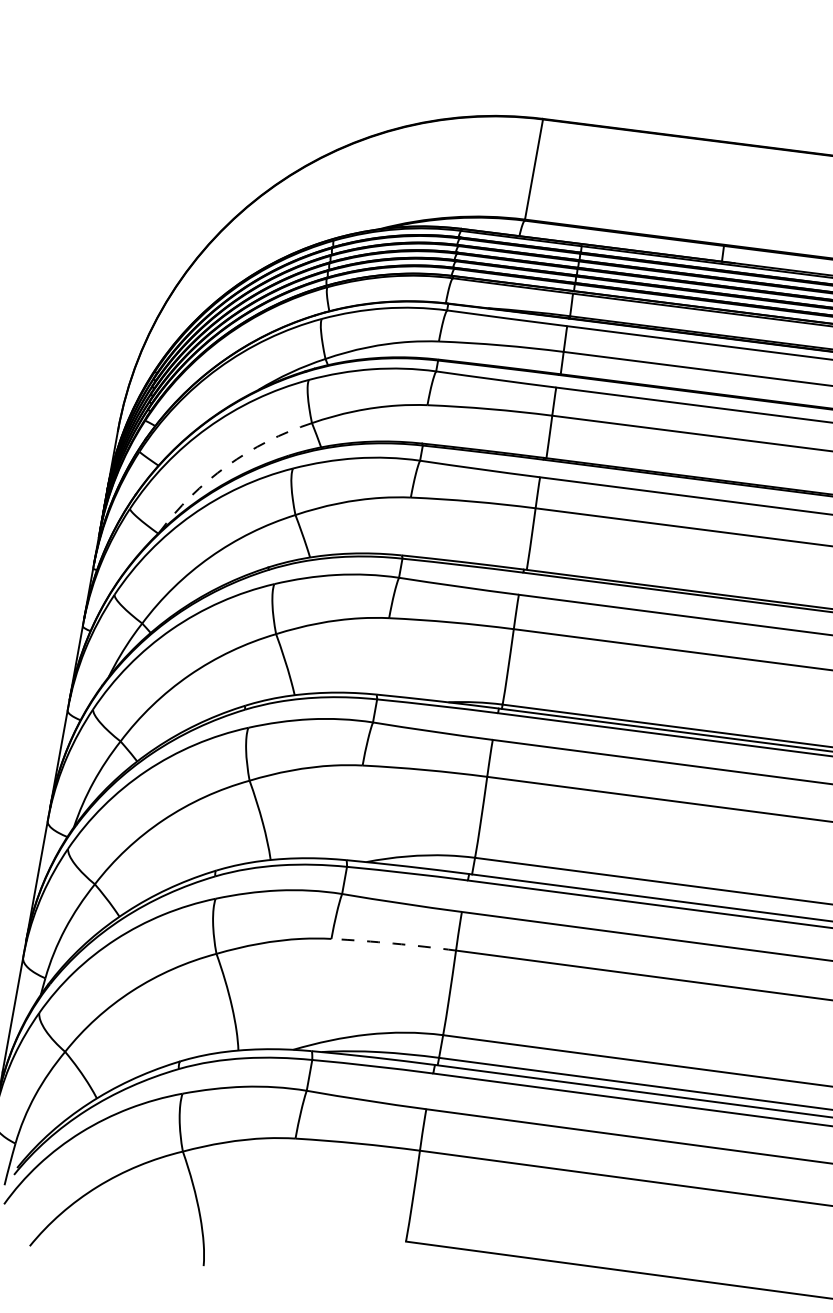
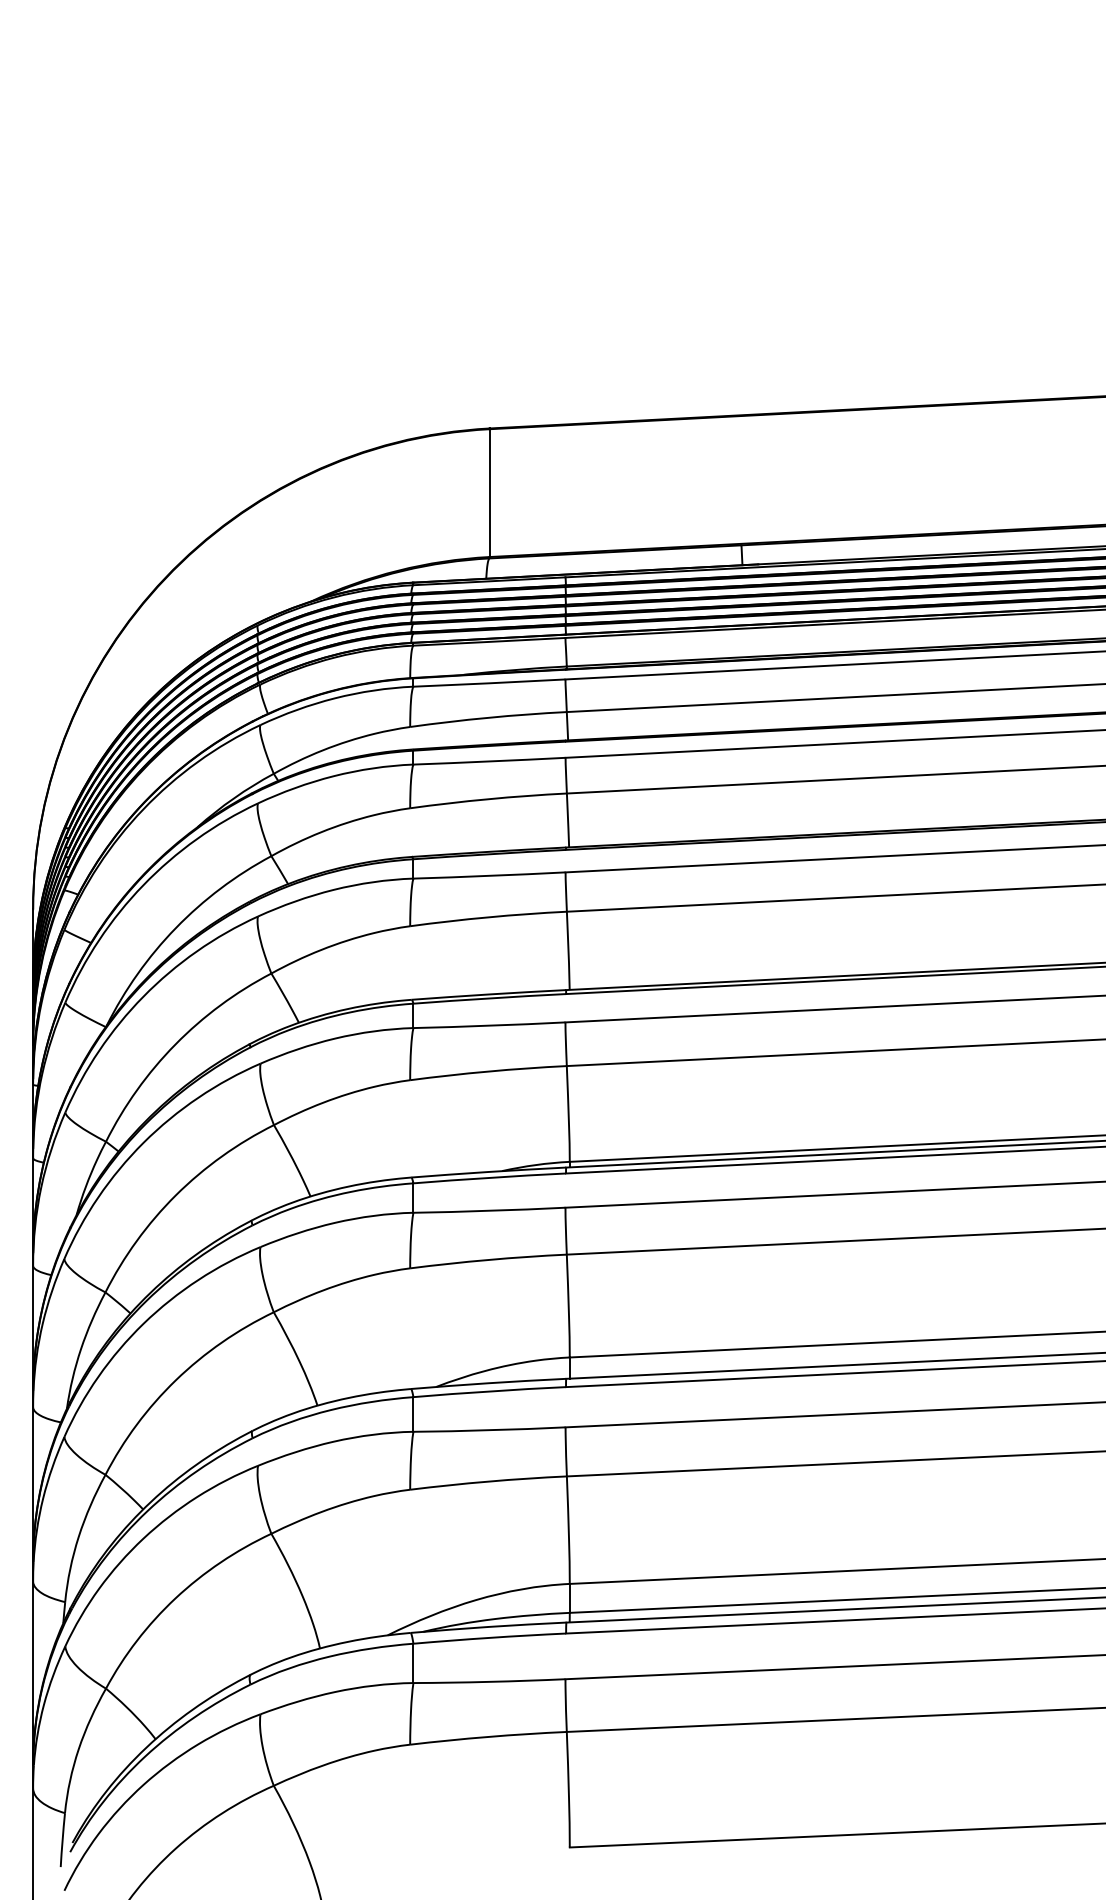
arc: (226, 466) -> (175, 928), dashed -> solid
arc: (393, 943) -> (488, 1481), dashed -> solid

